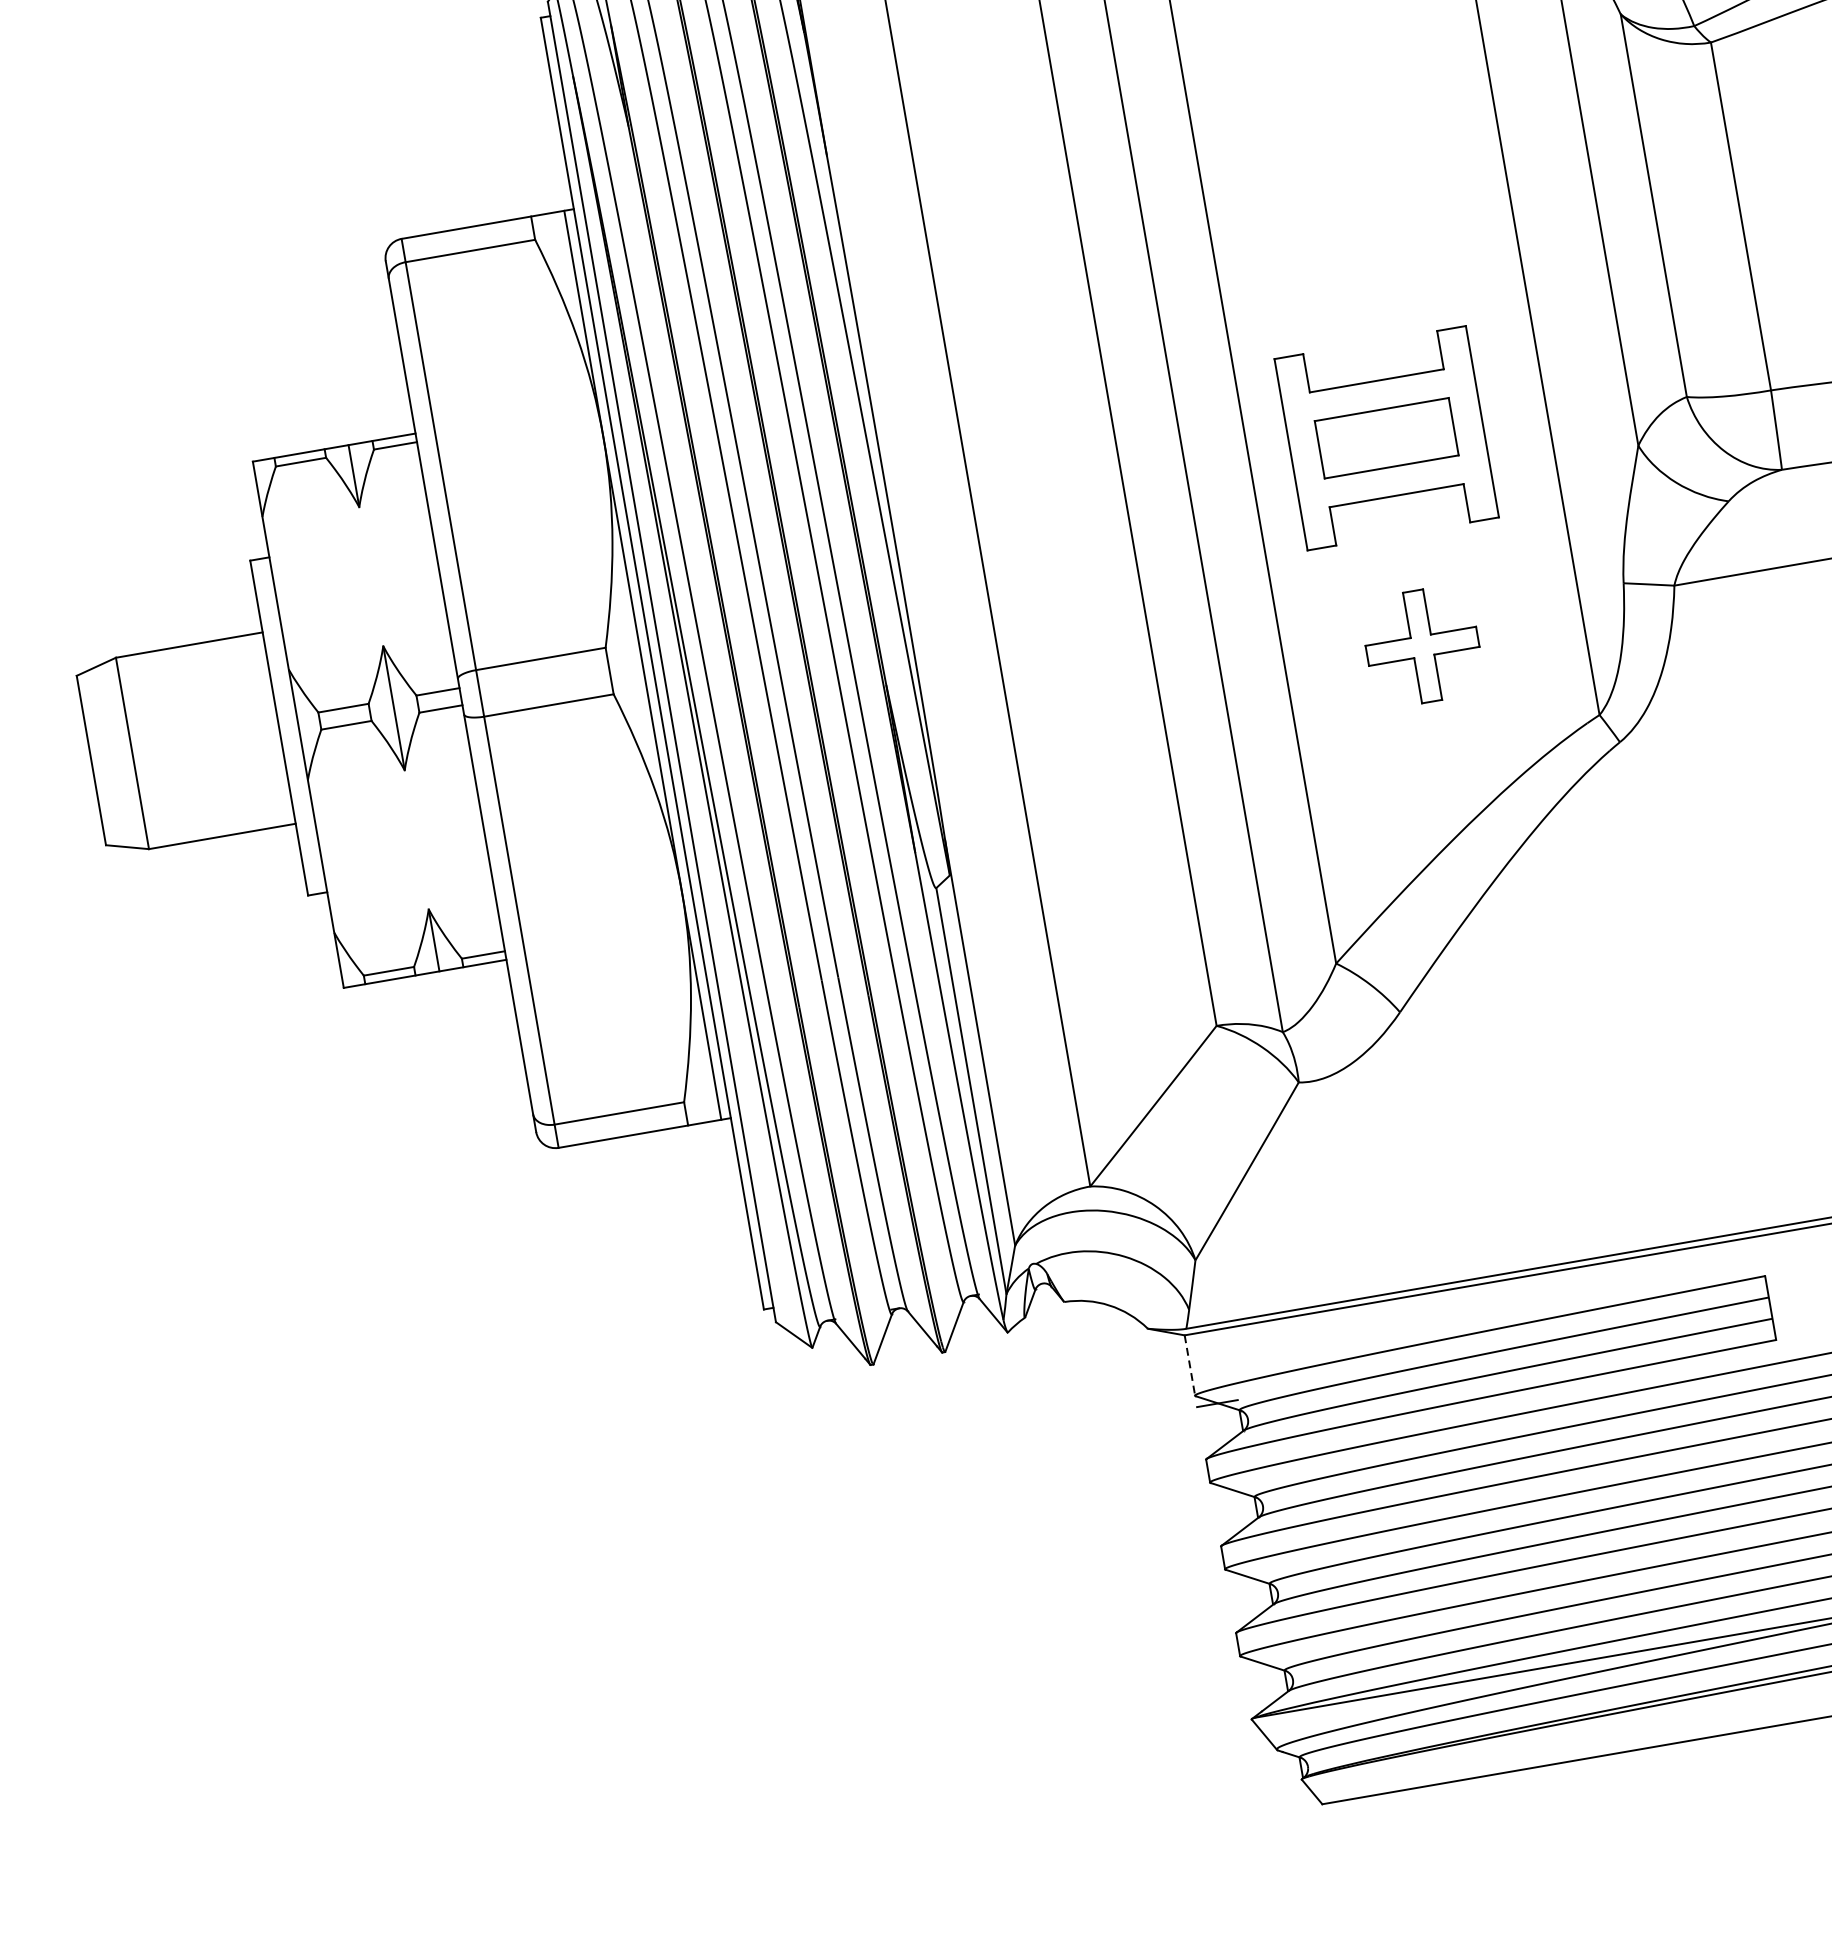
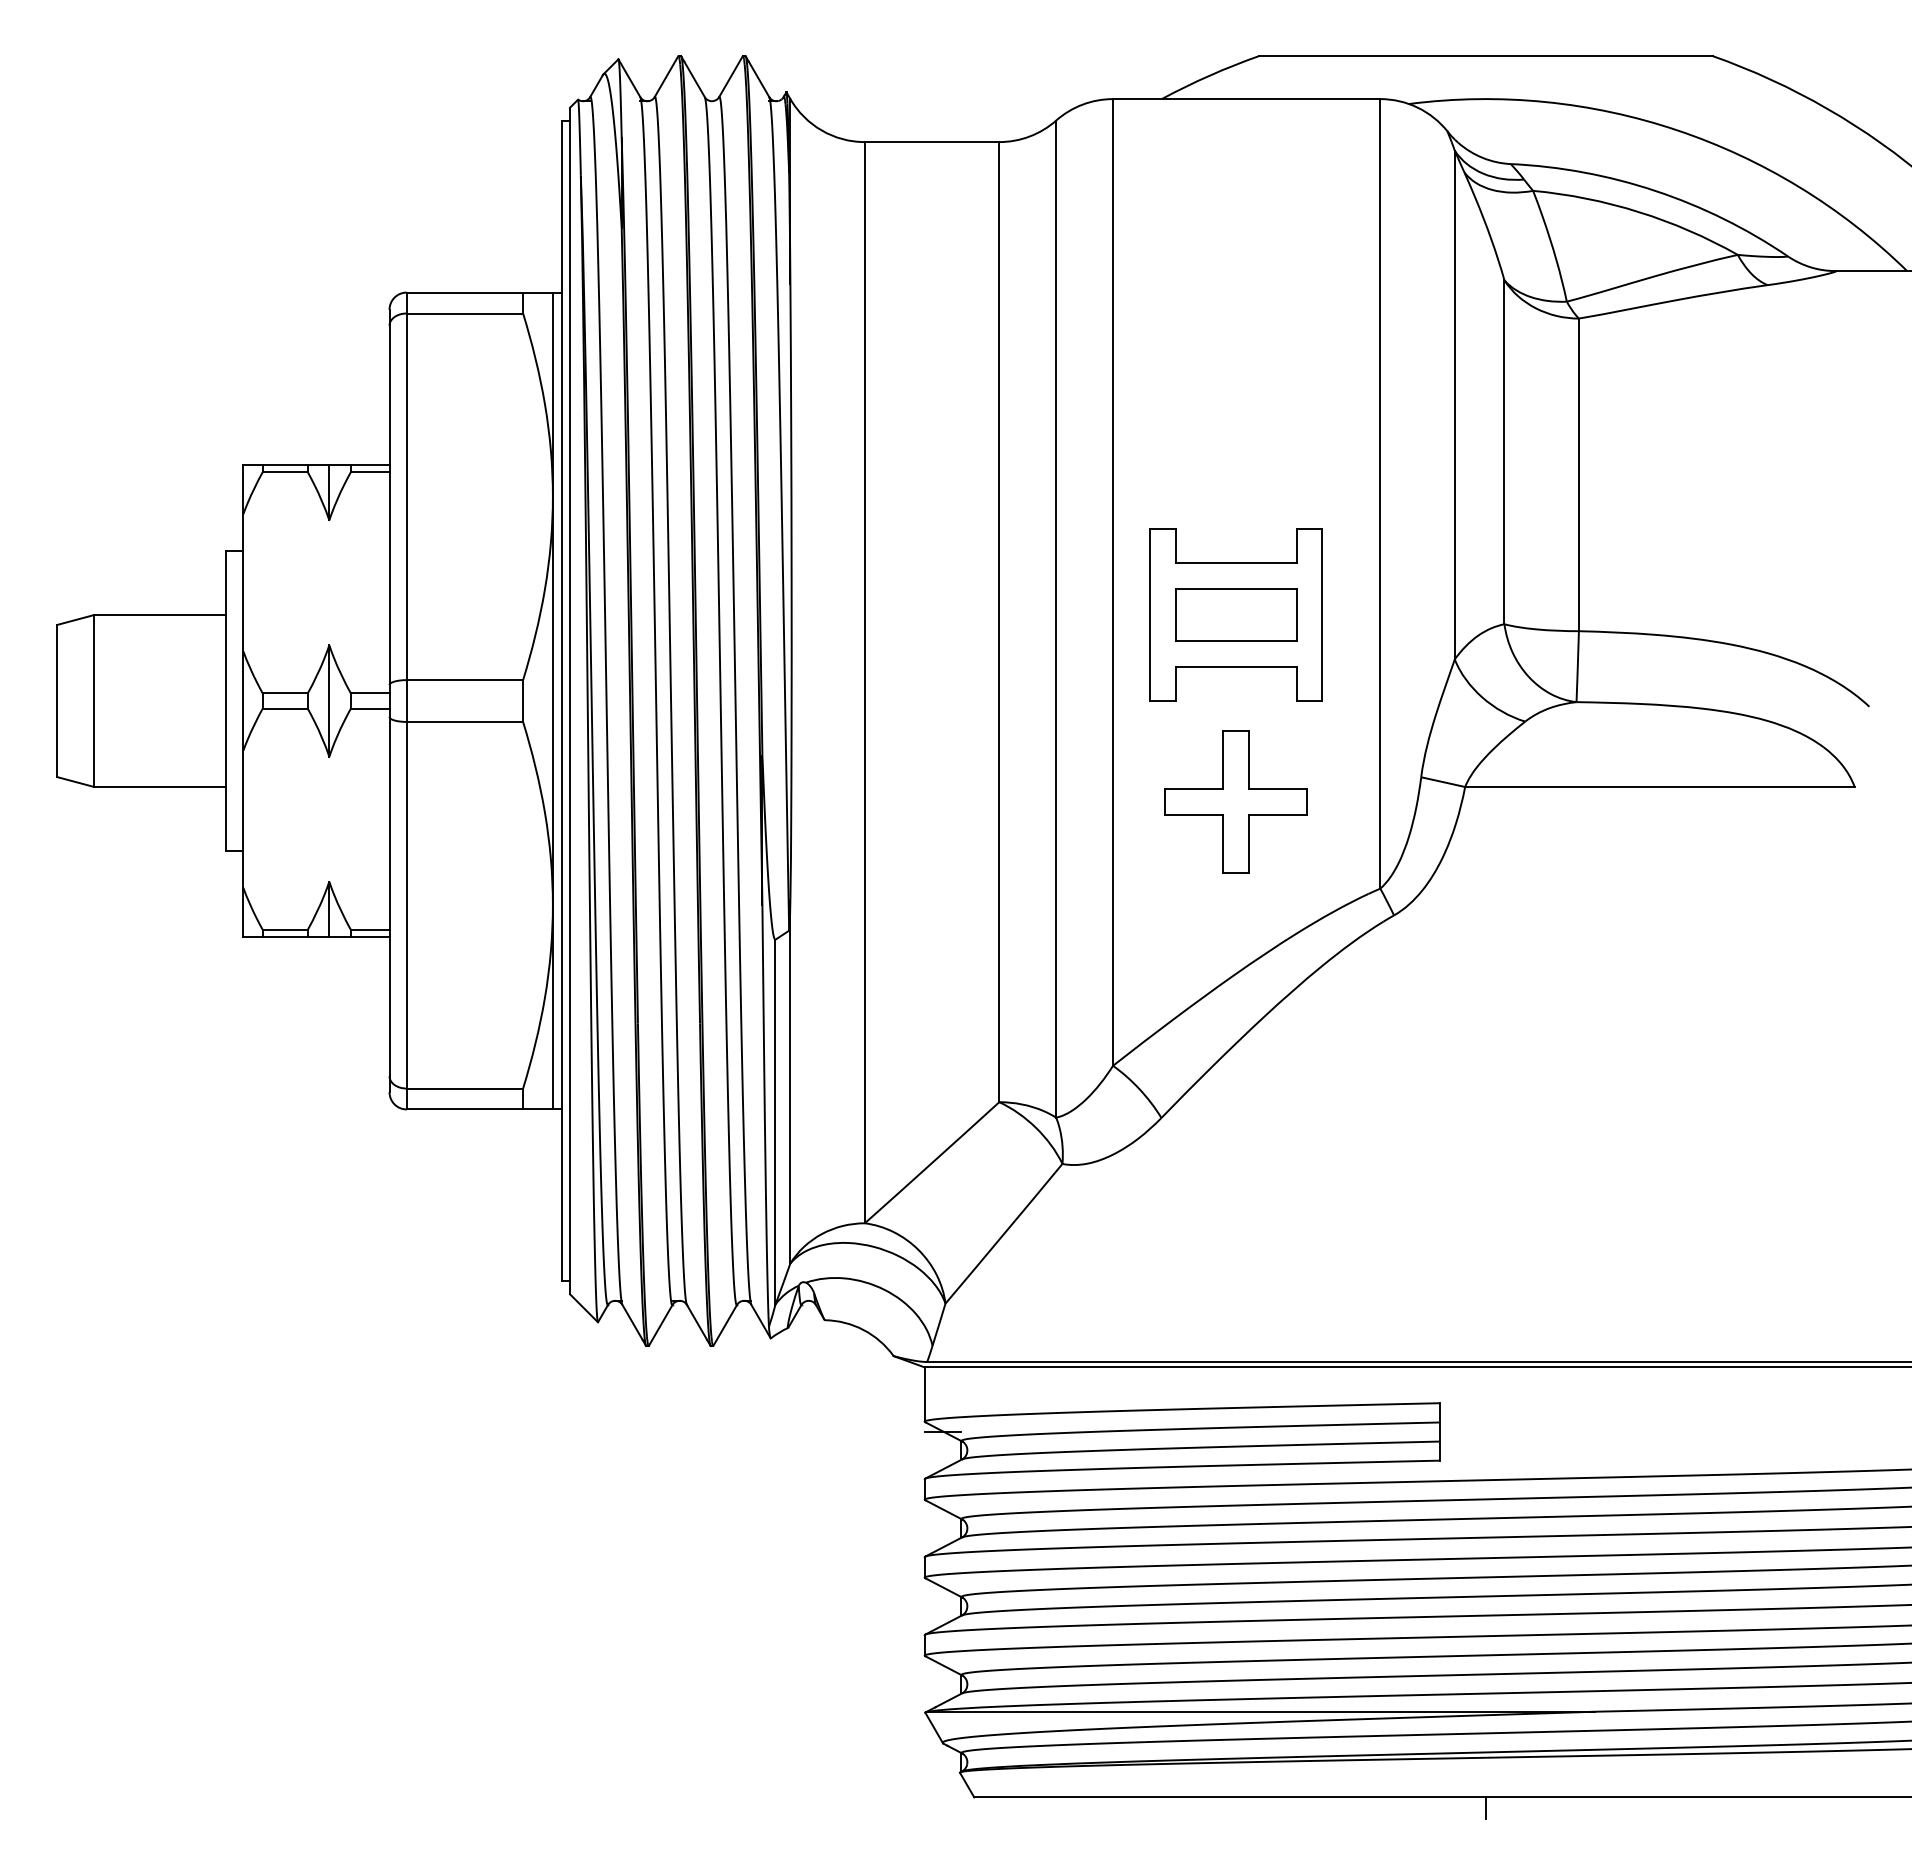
part: (1421, 645) -> (1235, 801), size x1.43
line: (1189, 1366) -> (924, 1395), dashed -> solid

